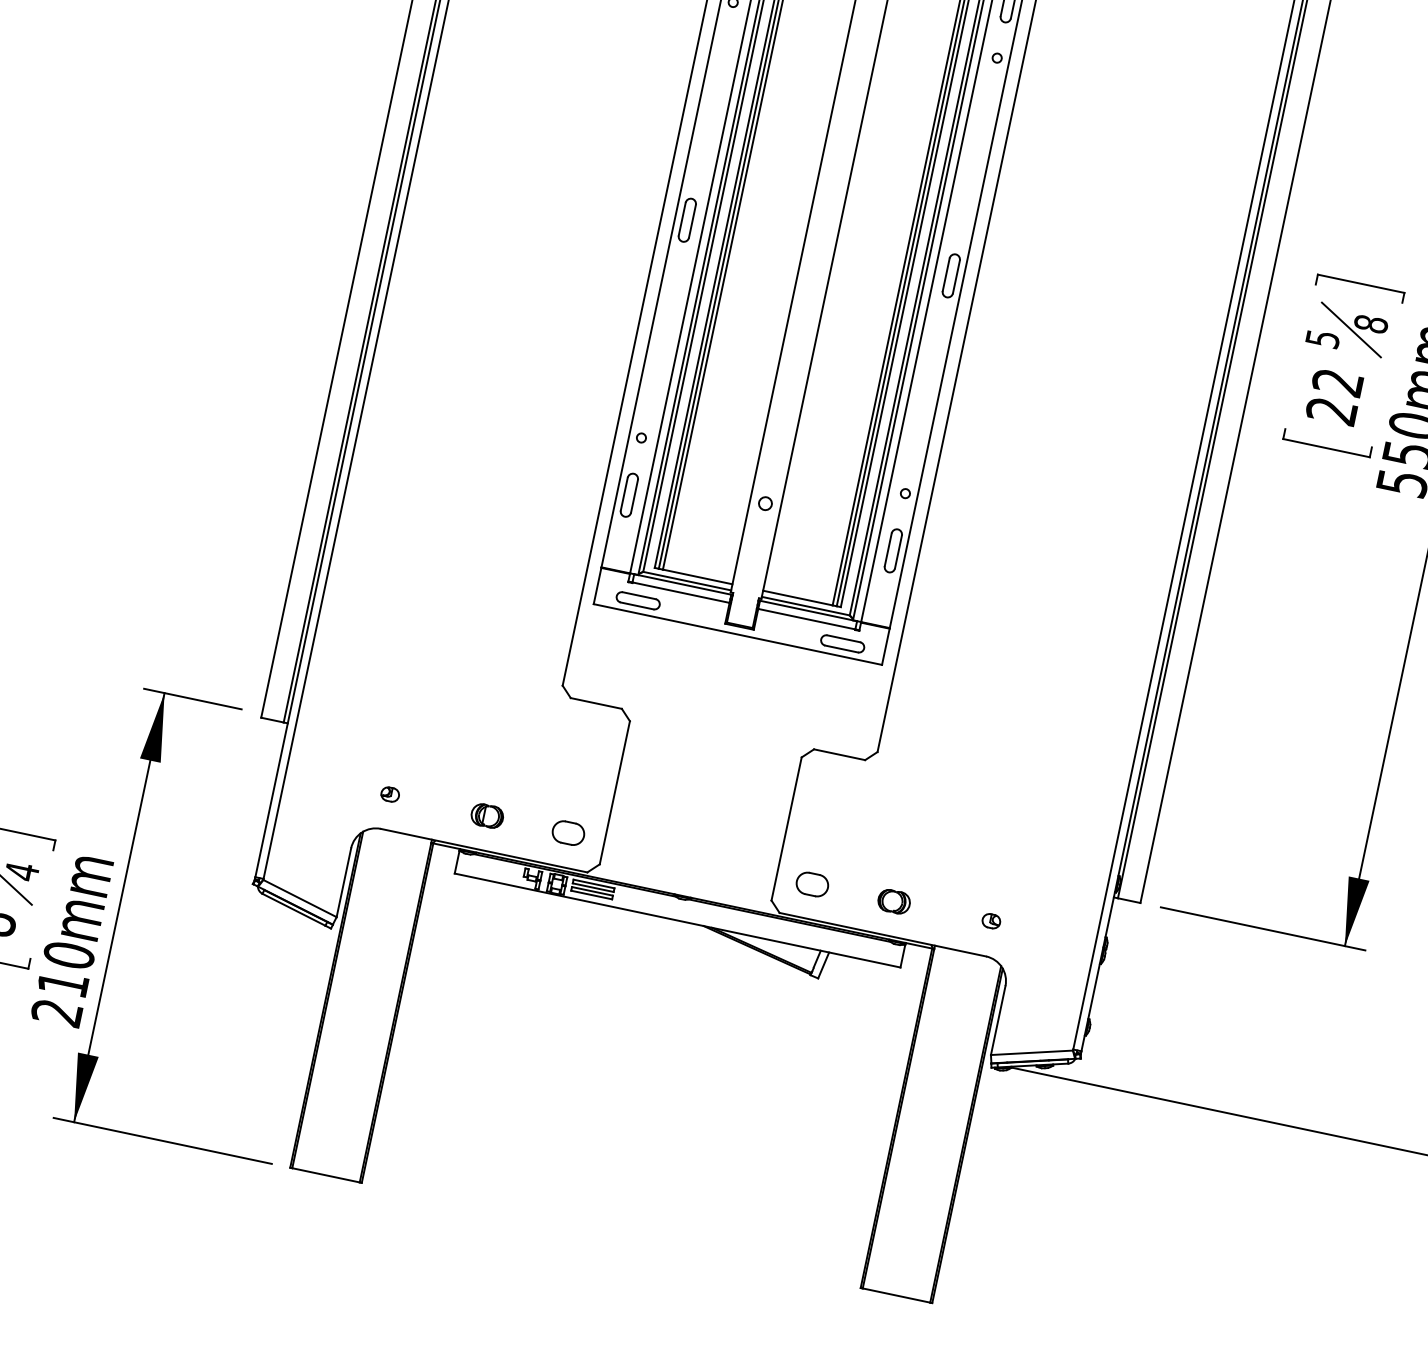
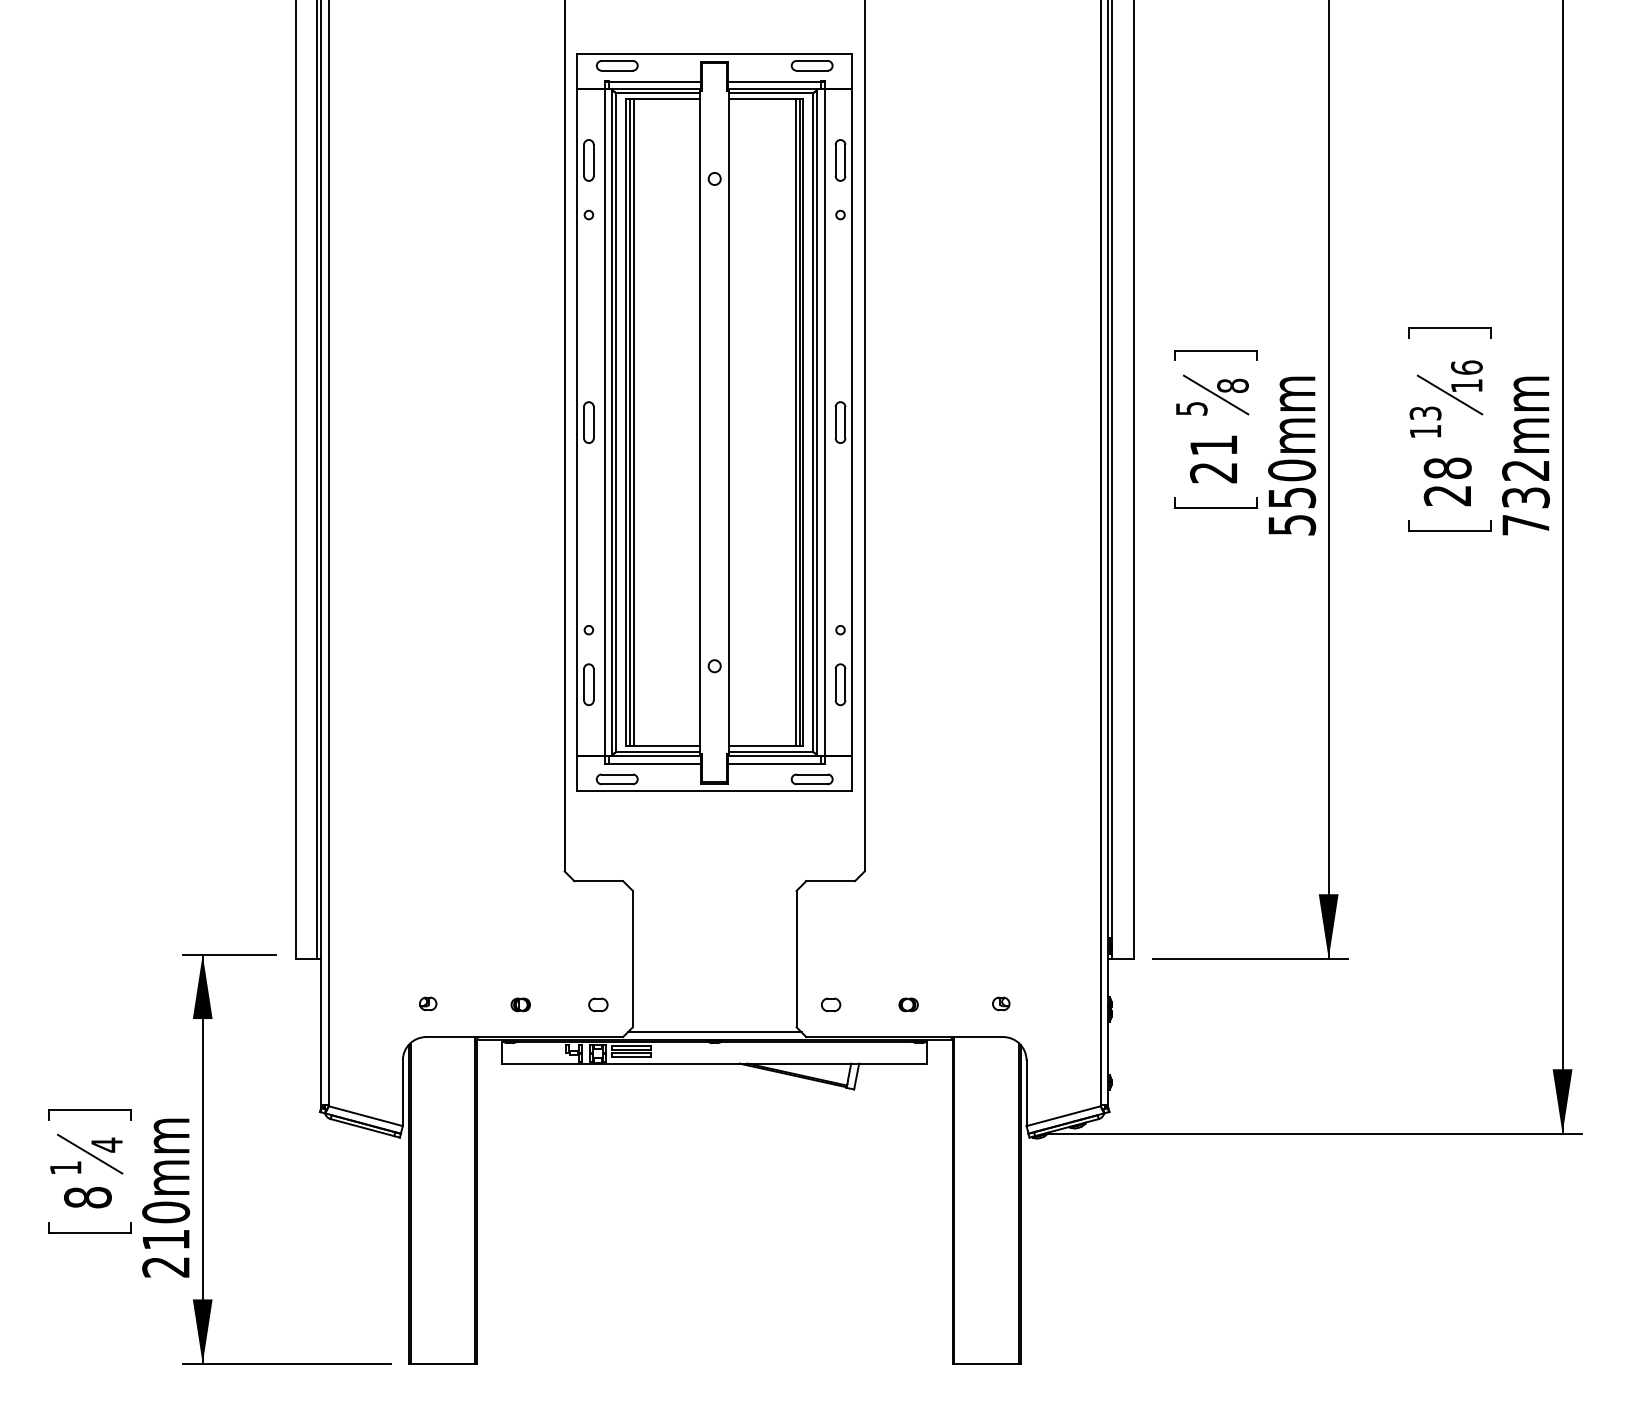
text: (1337, 382) -> (1213, 445), 22 -> 21
part: (486, 815) -> (520, 1004), size x0.62
part: (568, 832) -> (598, 1004), size x0.62
part: (813, 884) -> (831, 1004), size x0.62
line: (684, 887) -> (714, 1032), added
part: (893, 901) -> (908, 1004), size x0.62

